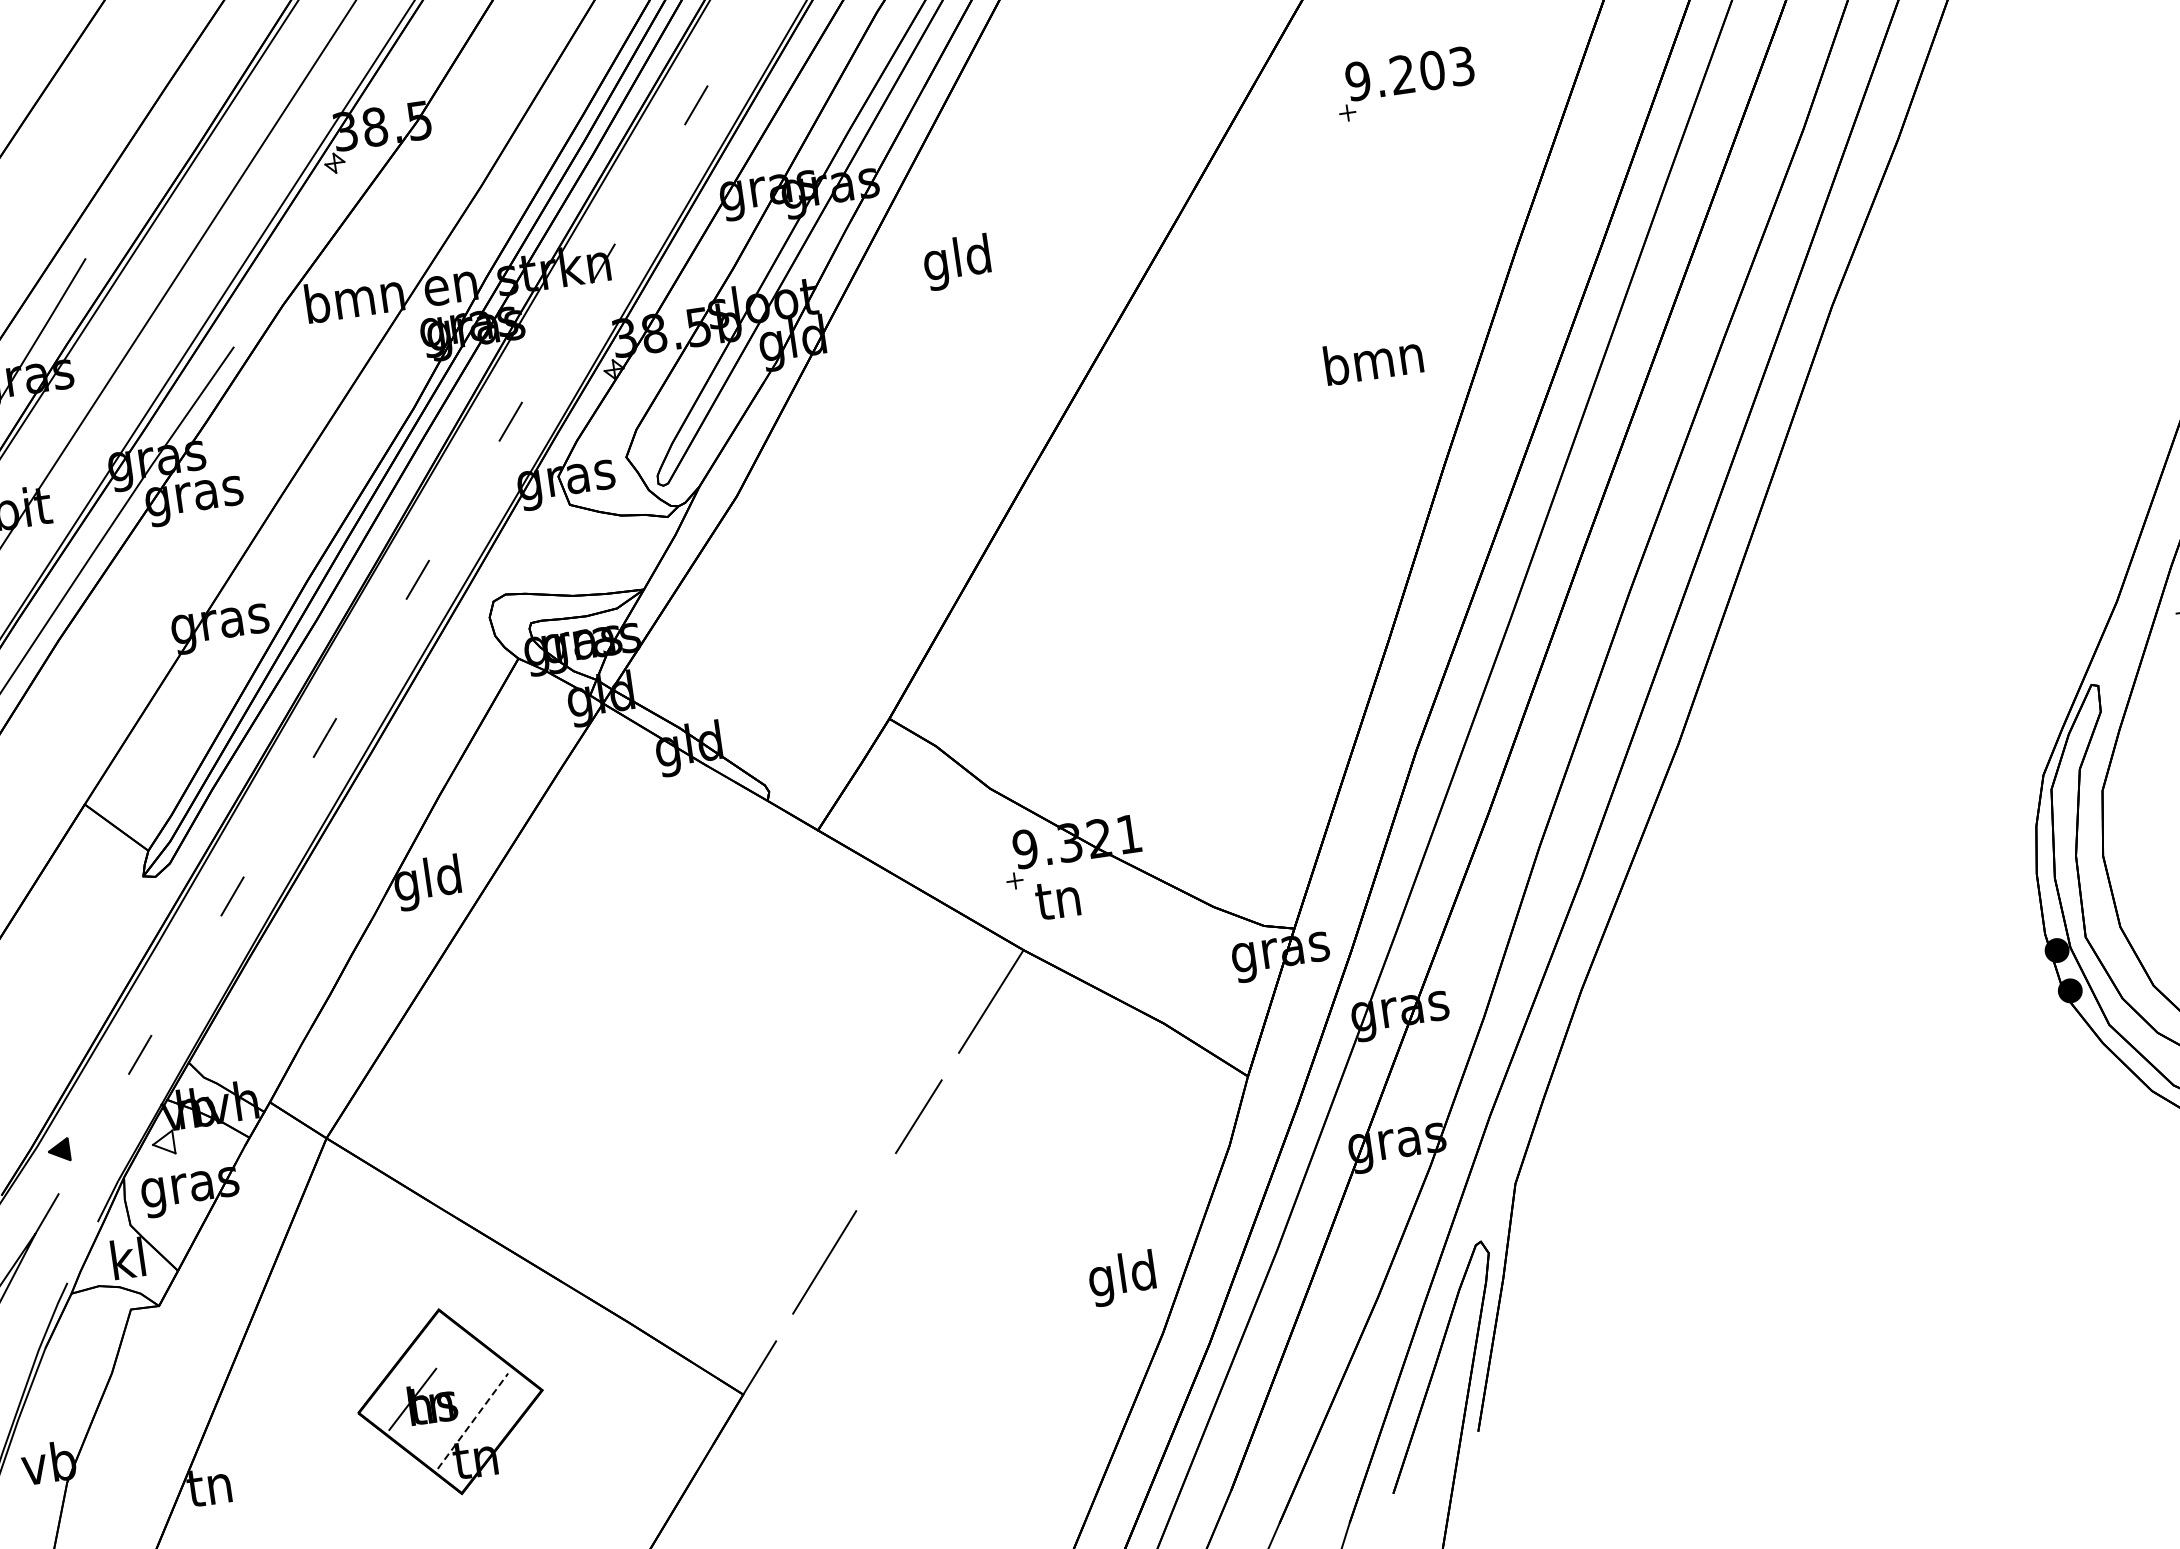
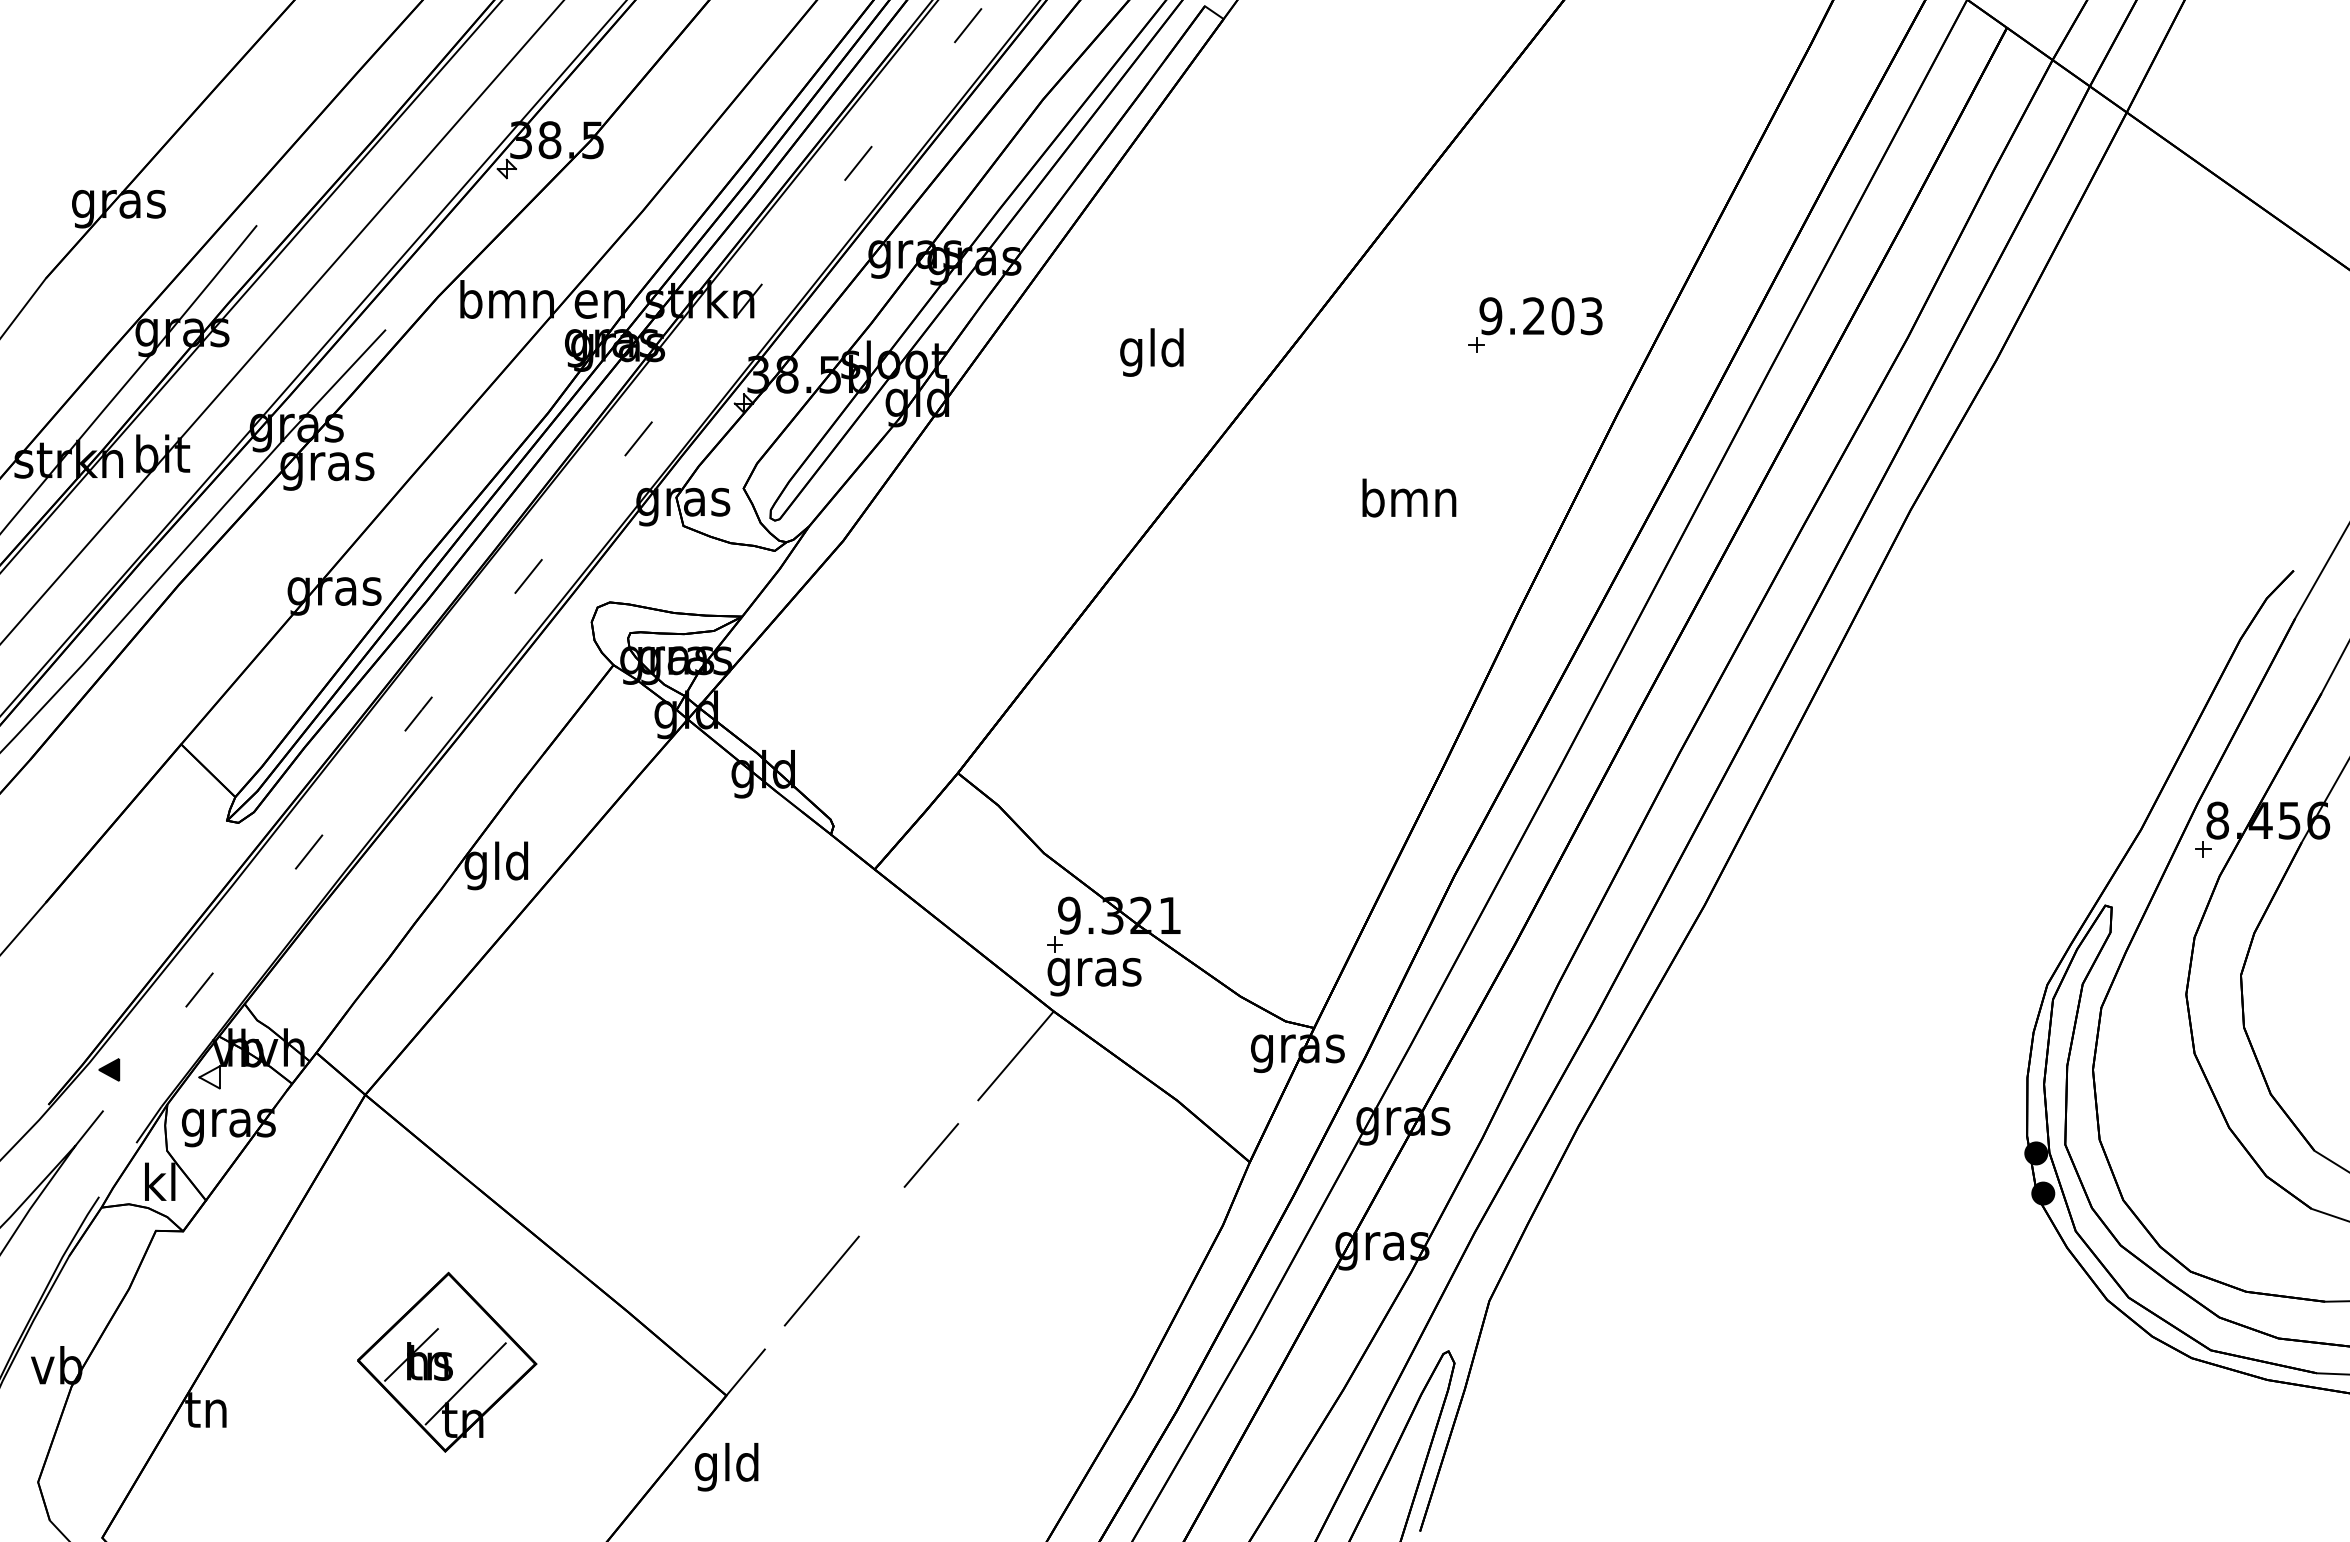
part: (1405, 83) -> (1535, 324), moved
text: (956, 262) -> (1151, 352), moved
text: (1373, 359) -> (1409, 497), moved
text: (1059, 904) -> (1094, 973), tn -> gras
text: (1122, 1278) -> (726, 1467), moved
line: (472, 1420) -> (465, 1383), dashed -> solid

